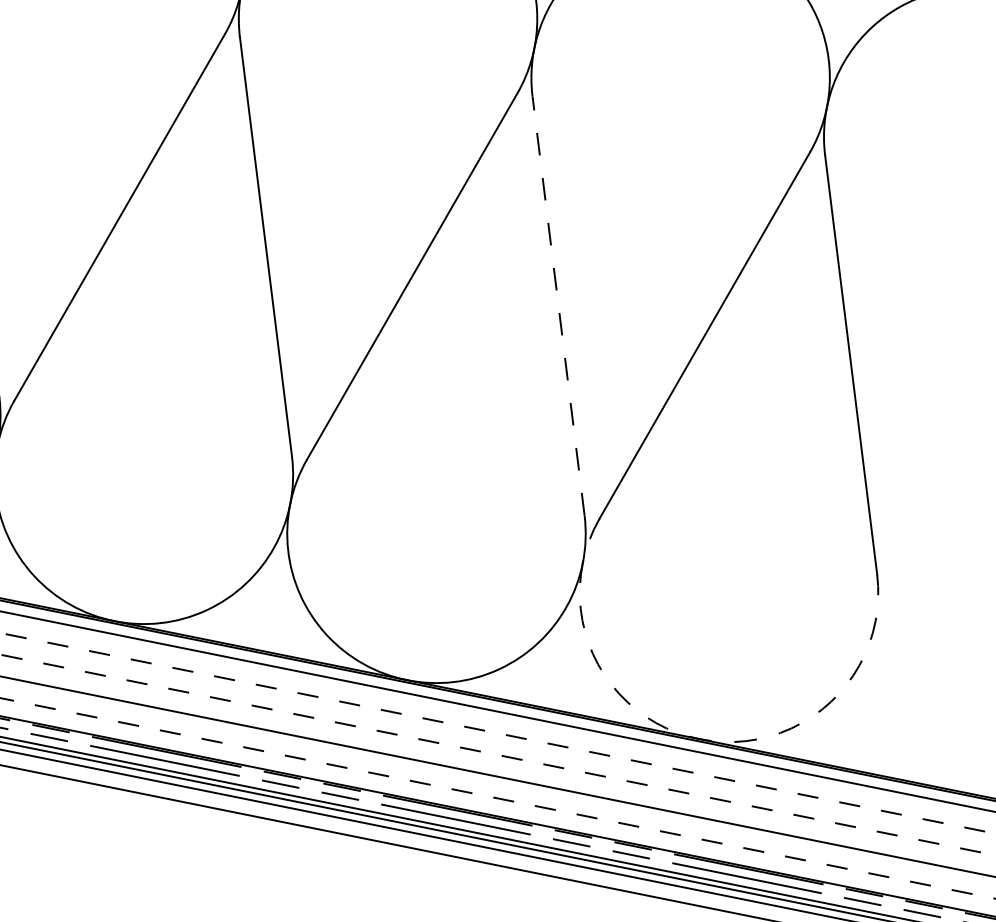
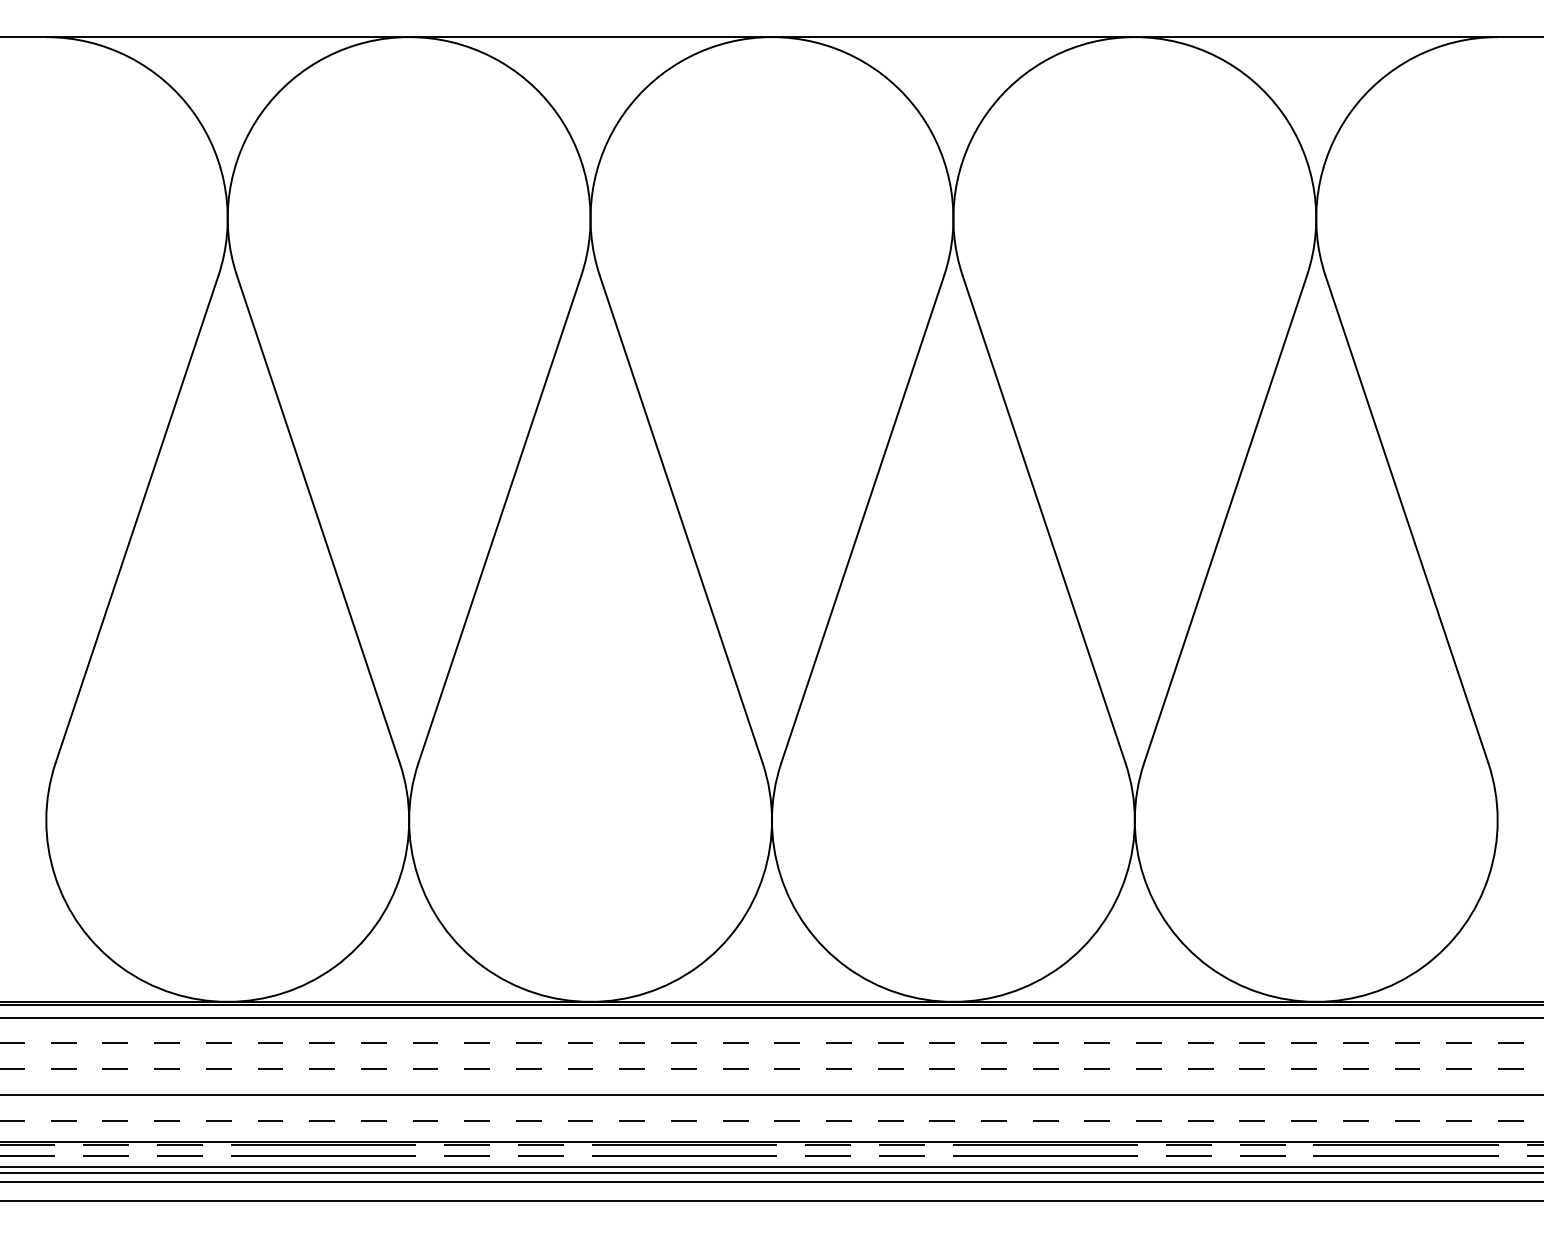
line: (558, 305) -> (1044, 519), dashed -> solid
arc: (699, 738) -> (1316, 1001), dashed -> solid

